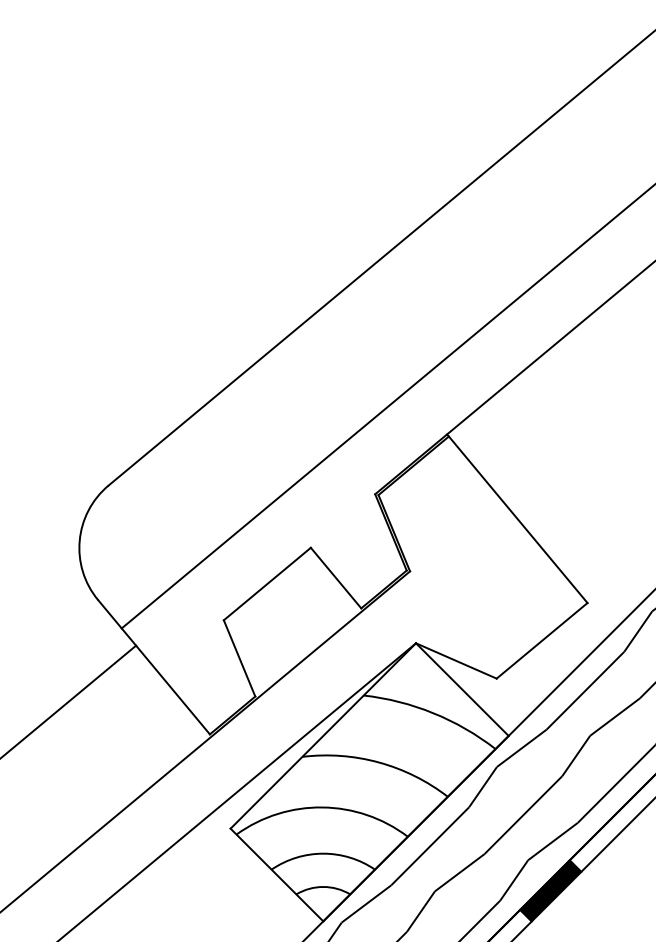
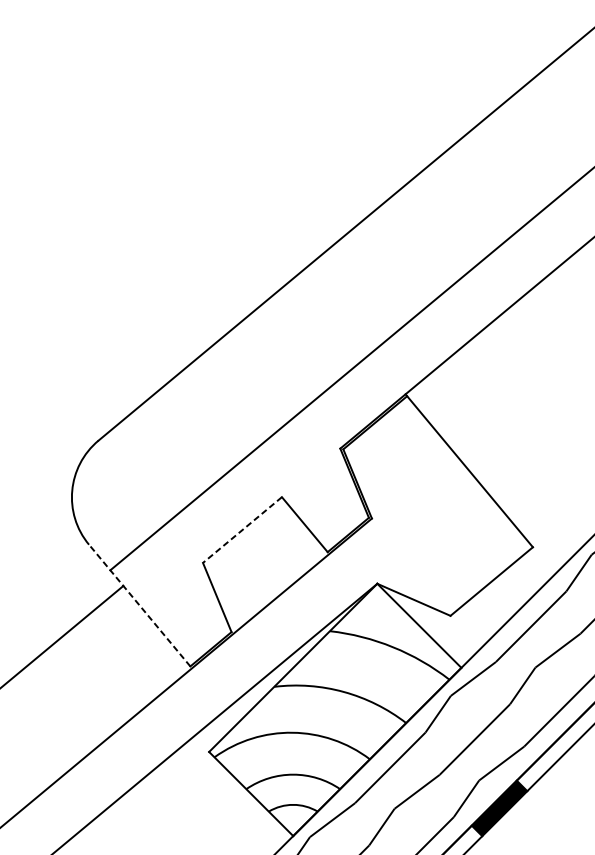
line: (267, 584) -> (242, 530), solid -> dashed
line: (153, 666) -> (139, 604), solid -> dashed

